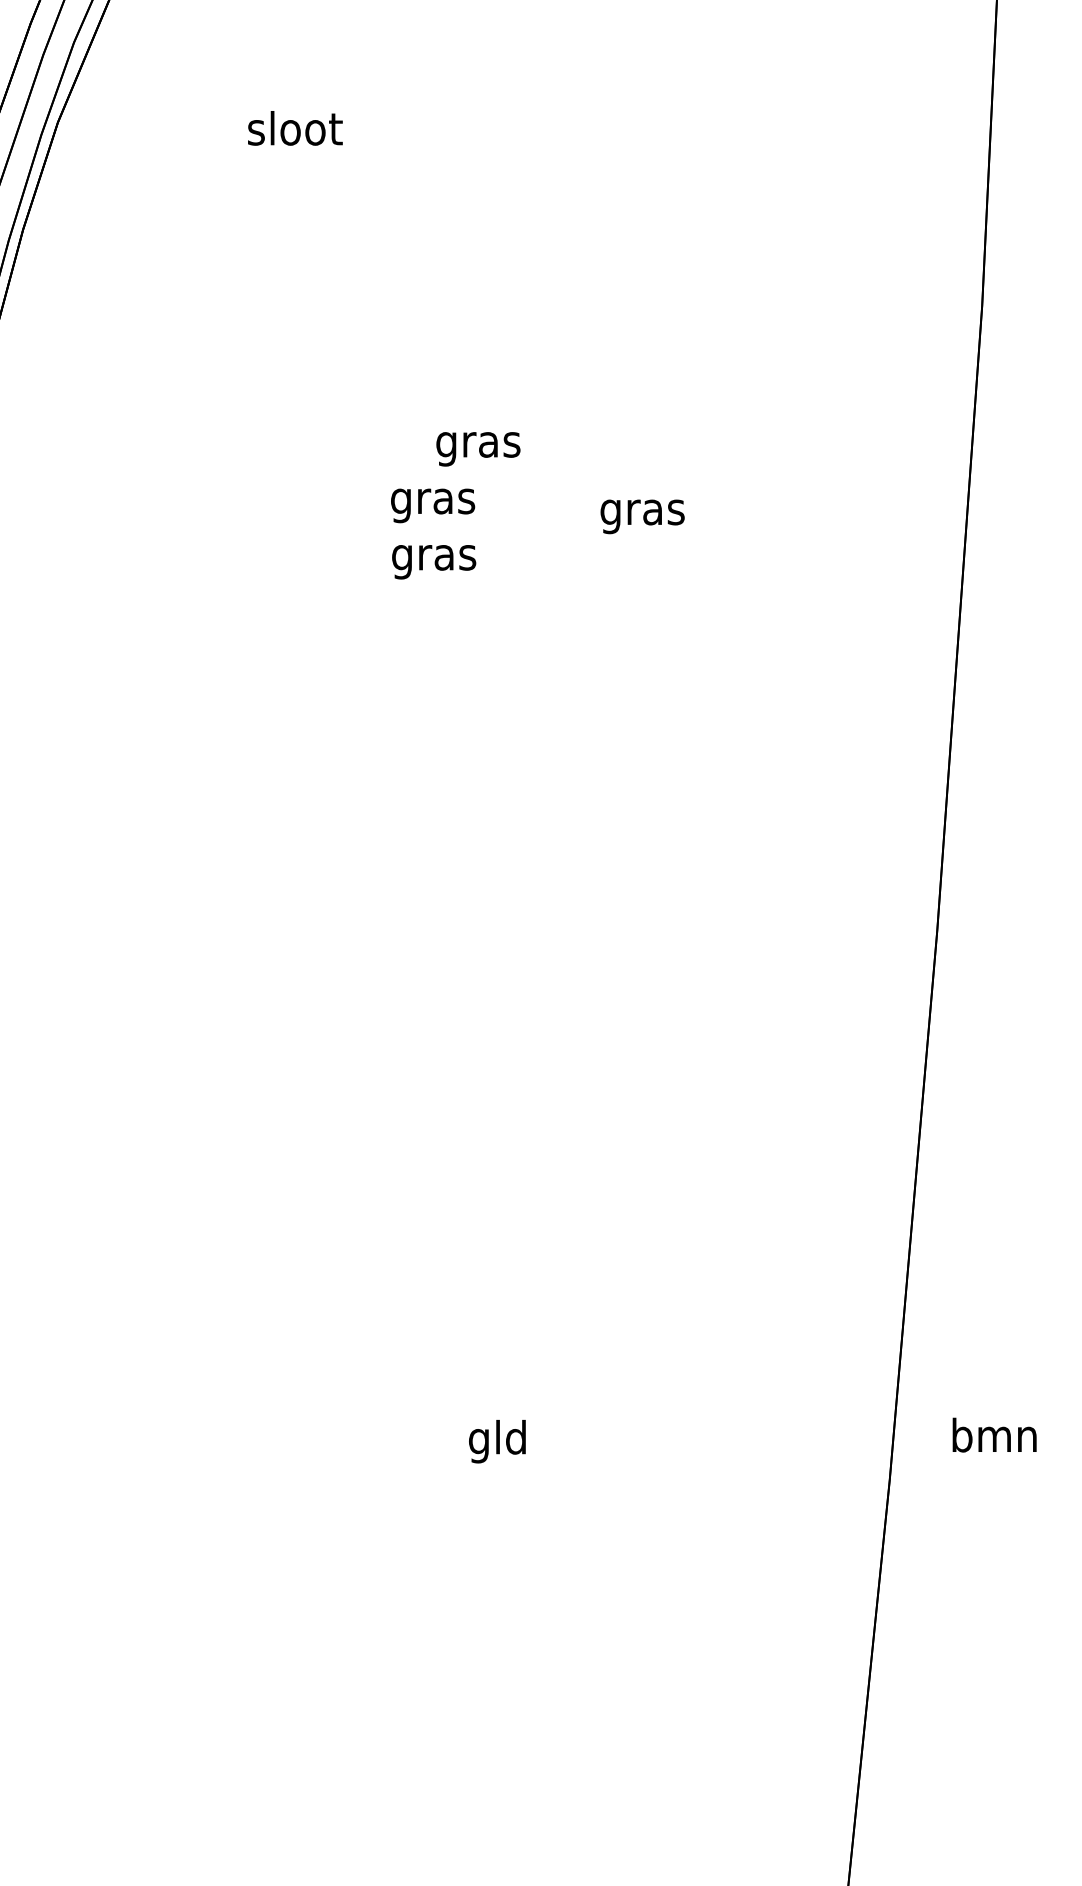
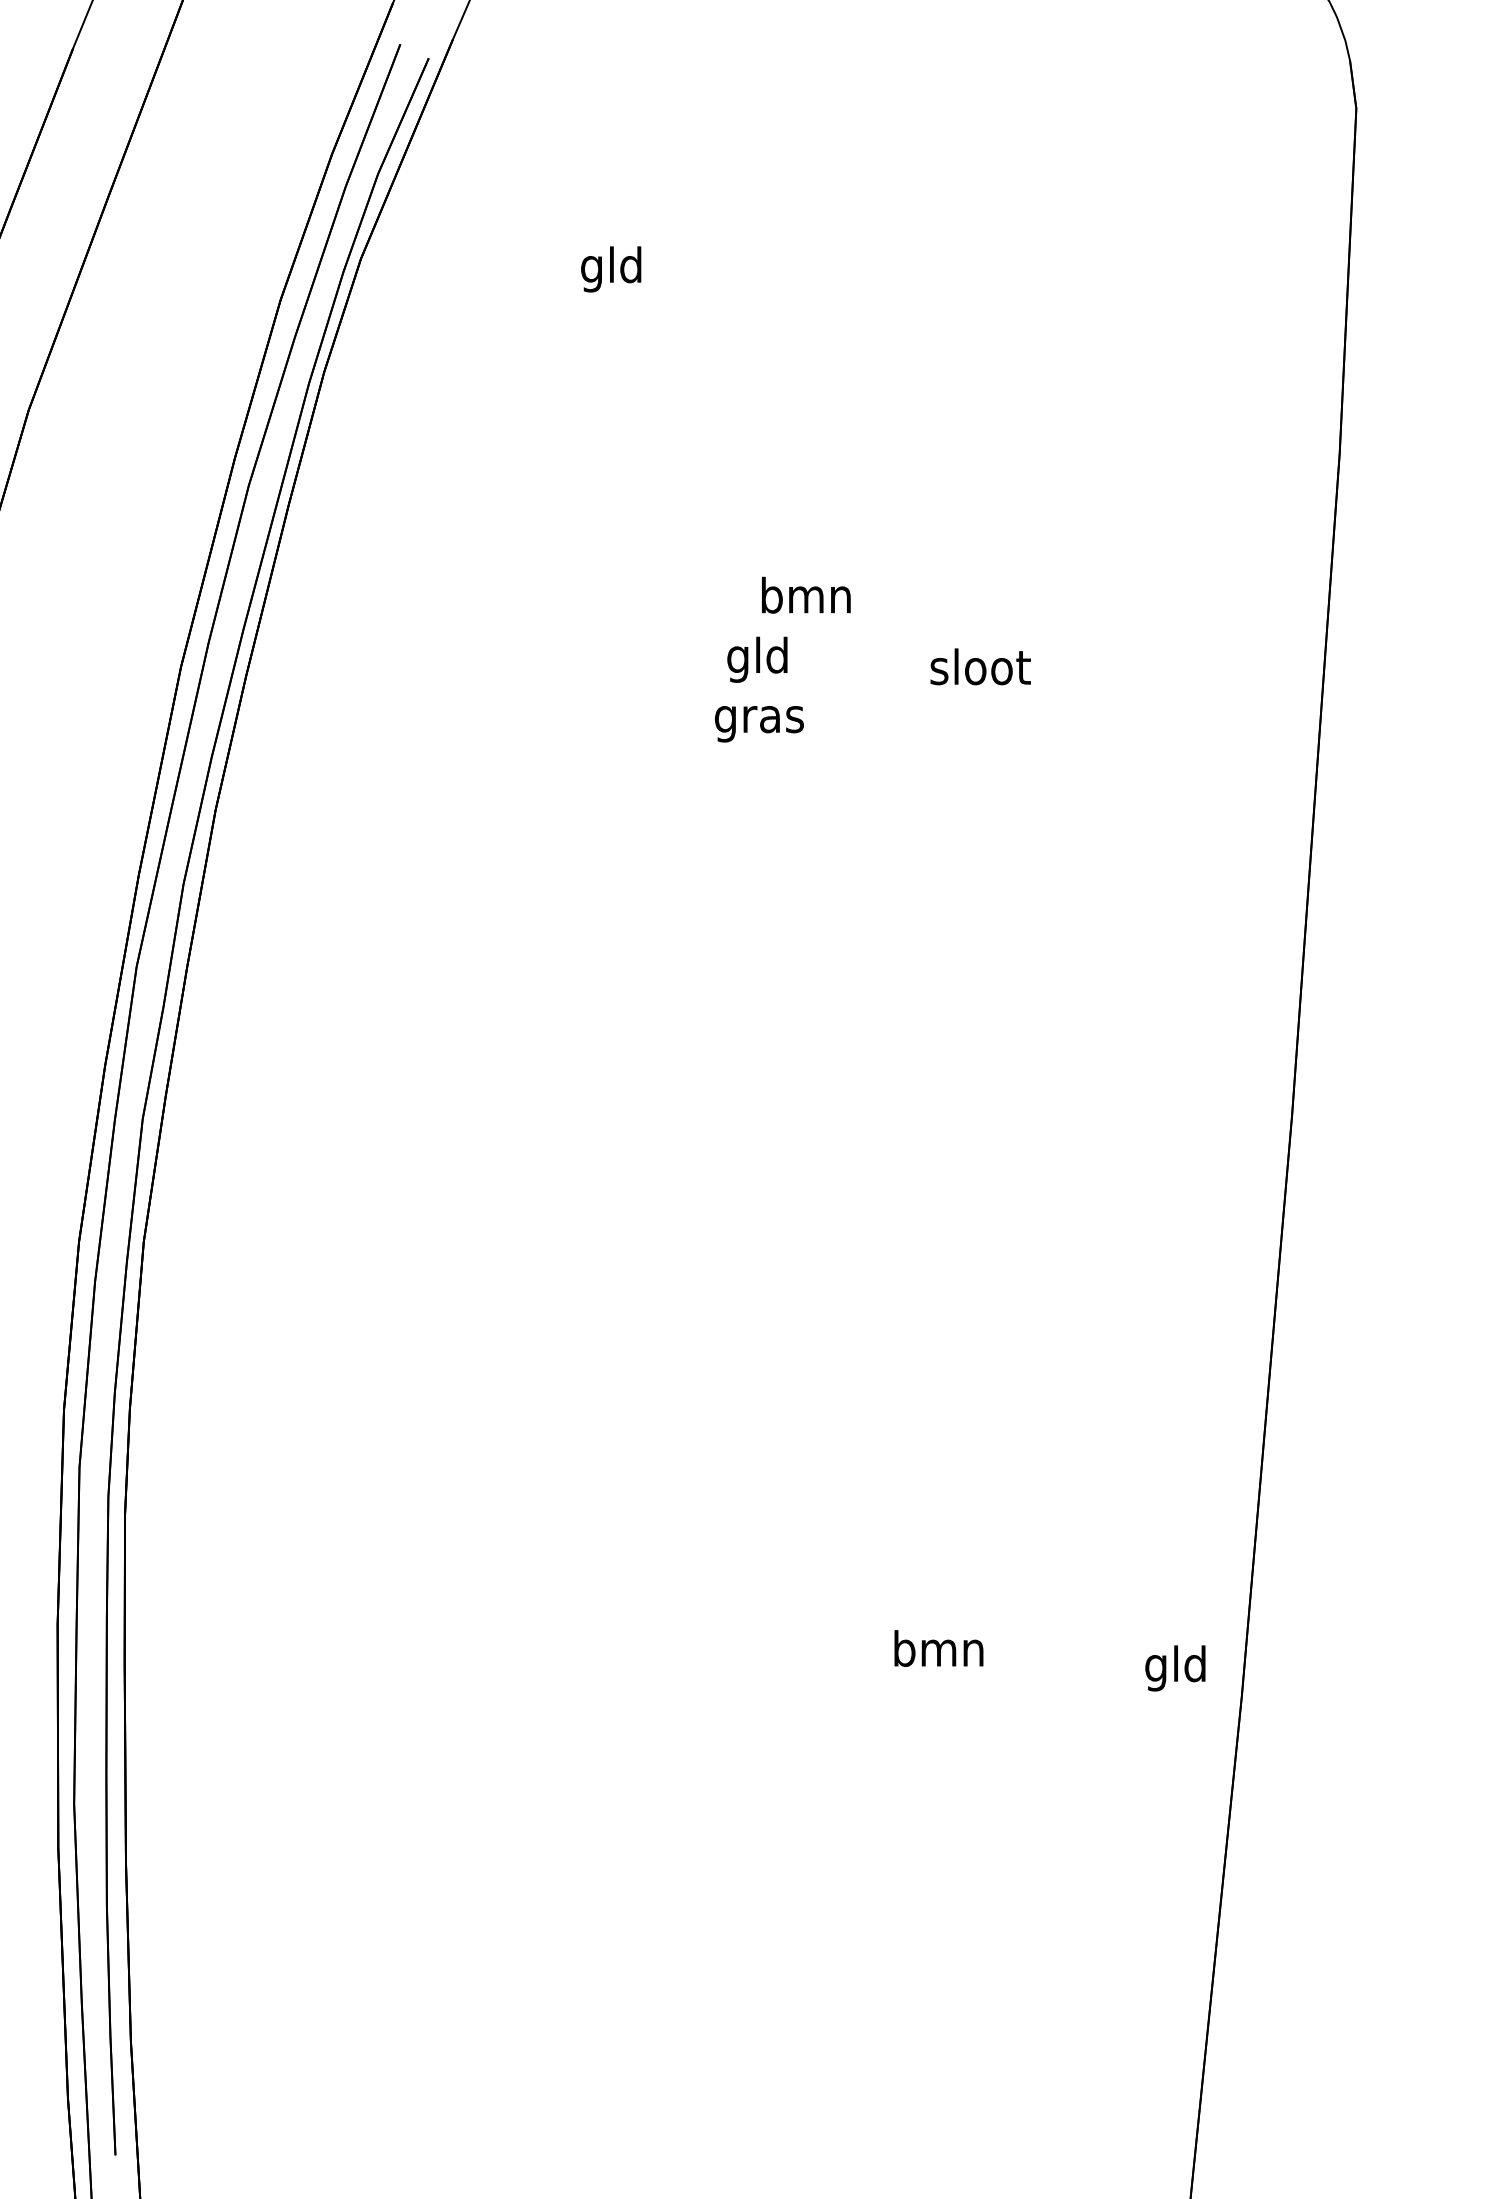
text: (295, 132) -> (612, 269), sloot -> gld
text: (477, 444) -> (805, 599), gras -> bmn
text: (432, 501) -> (757, 659), gras -> gld
text: (642, 512) -> (980, 671), gras -> sloot
text: (994, 1435) -> (938, 1648), moved
text: (497, 1441) -> (1175, 1668), moved

